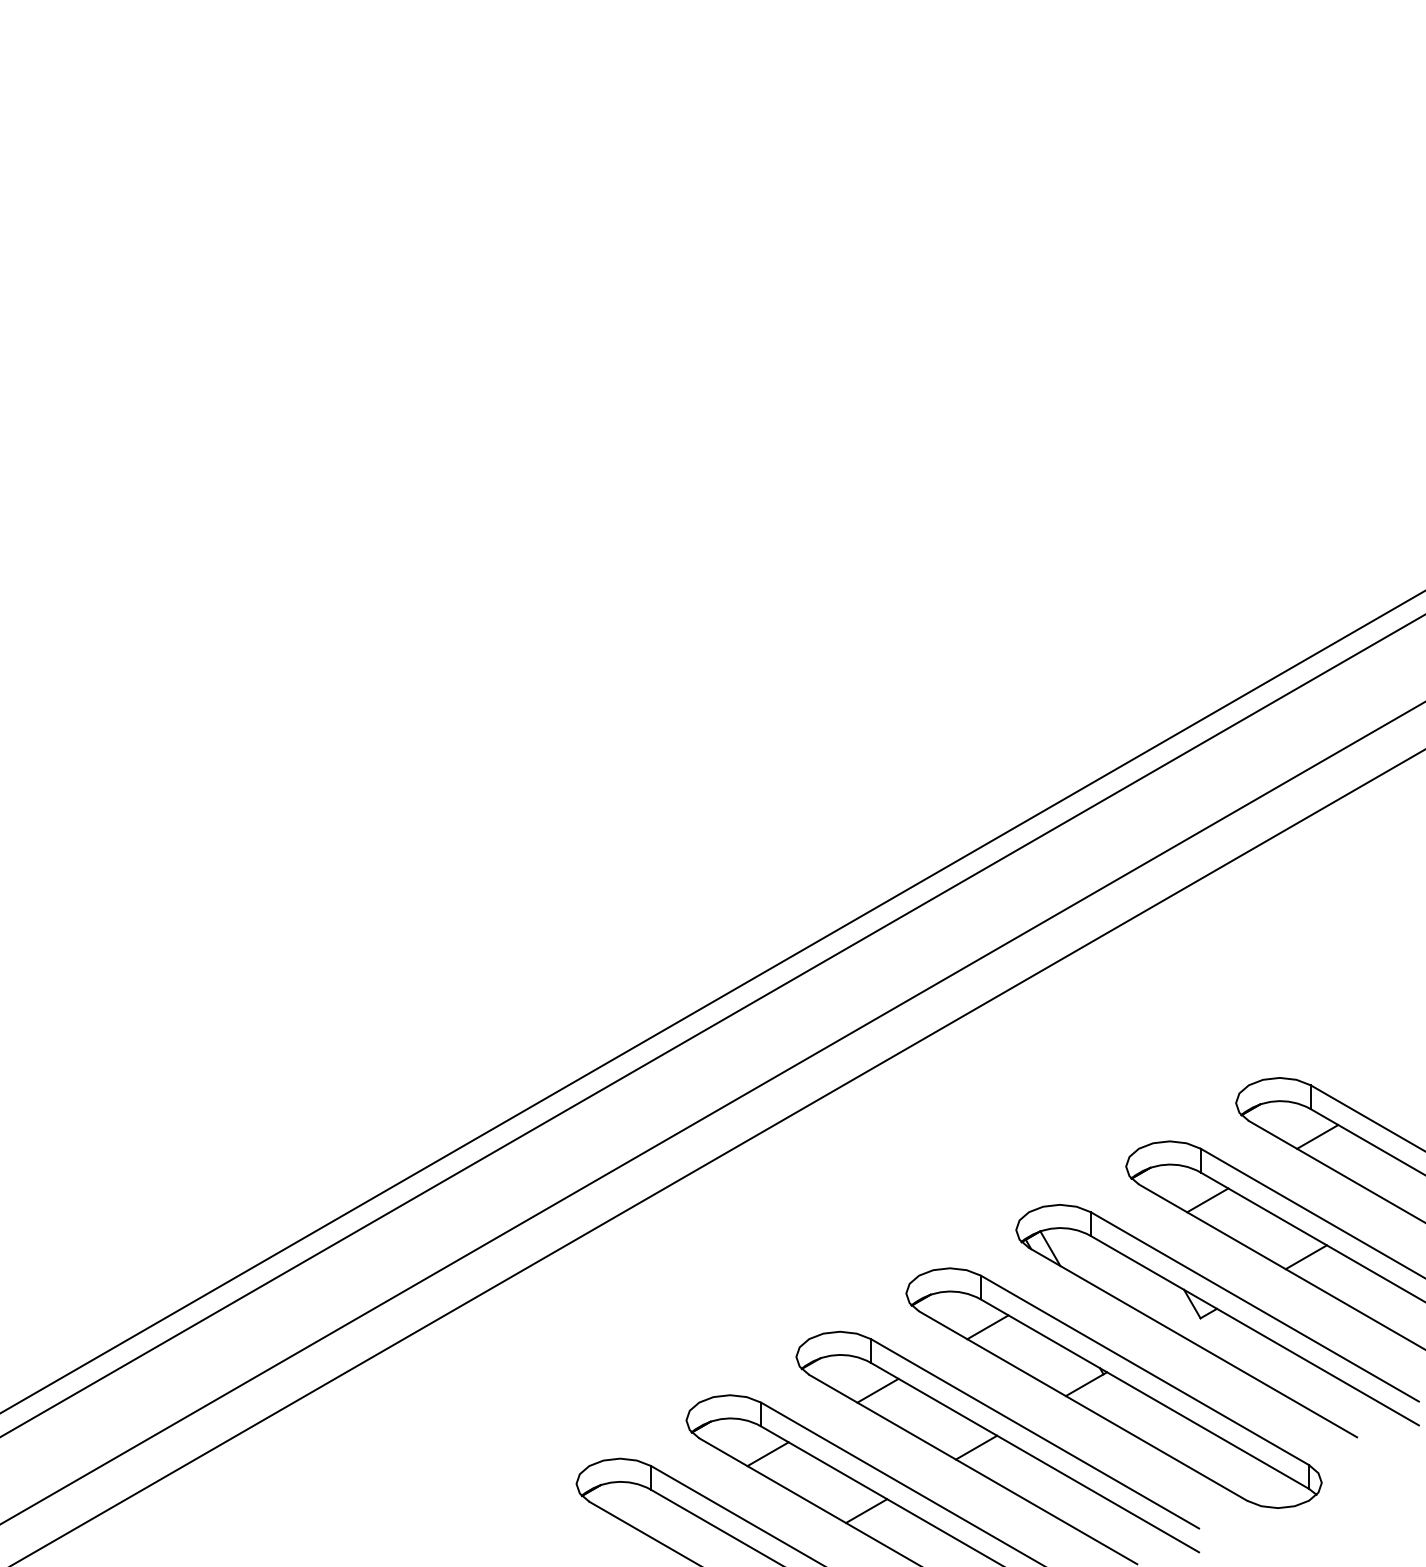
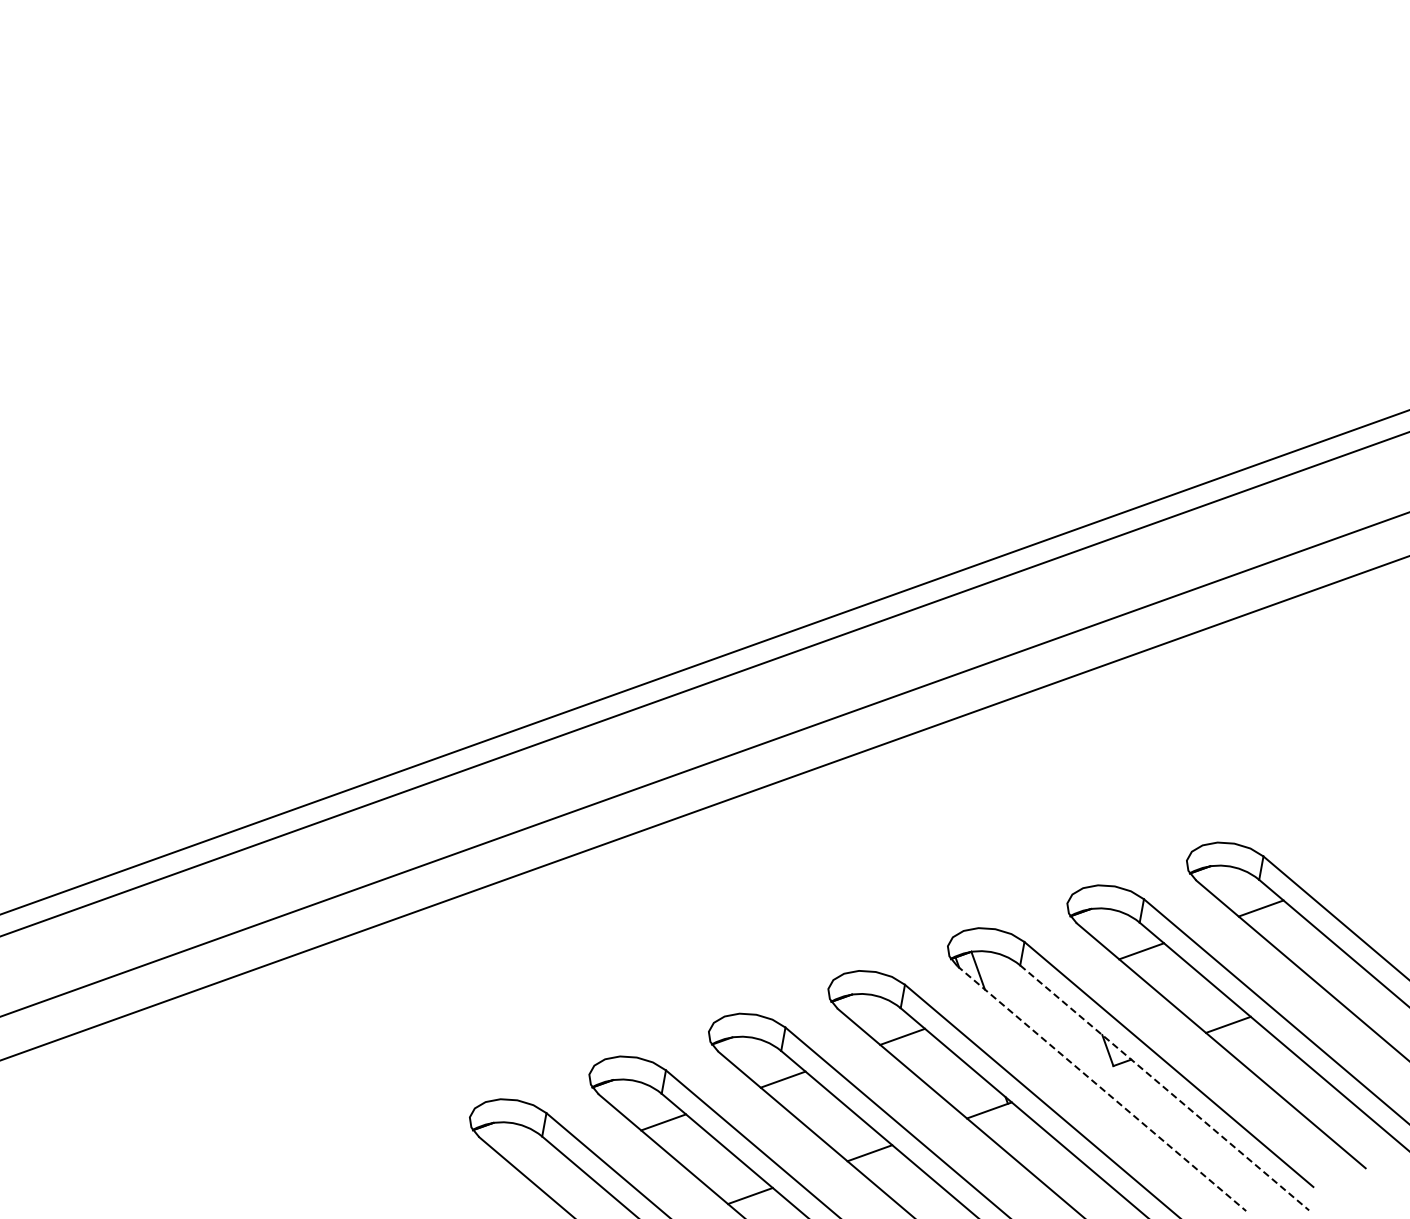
line: (1255, 1330) -> (1165, 1087), solid -> dashed
line: (1193, 1342) -> (1102, 1088), solid -> dashed

